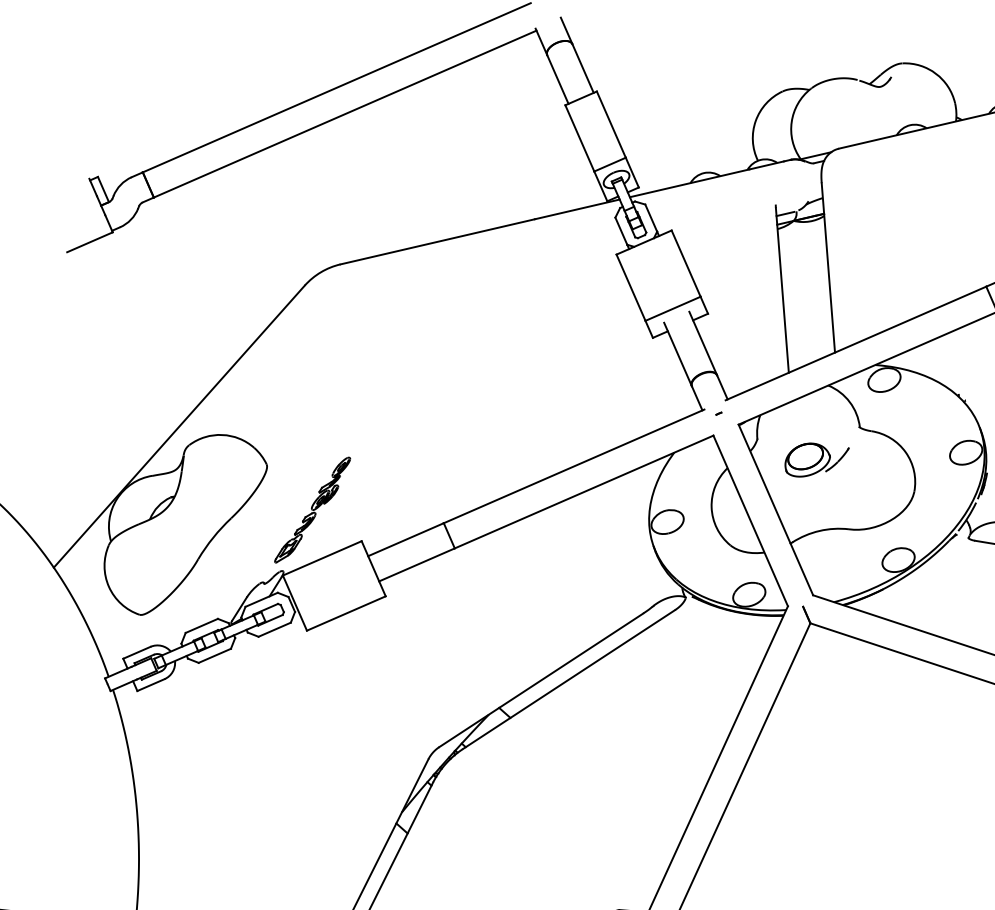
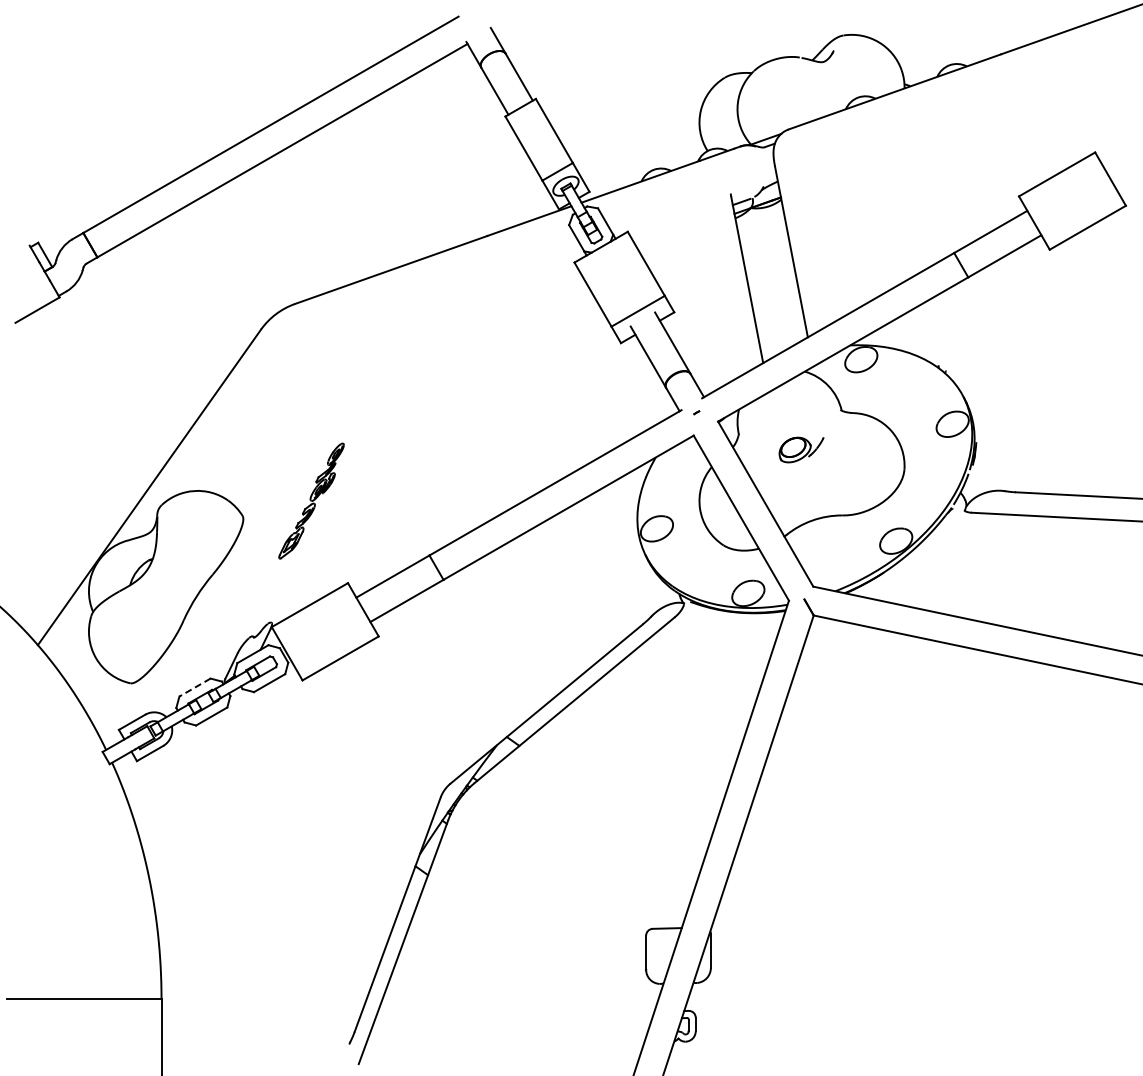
part: (816, 460) -> (801, 449), size x0.7
part: (312, 509) -> (311, 500), moved
line: (201, 625) -> (194, 687), solid -> dashed

